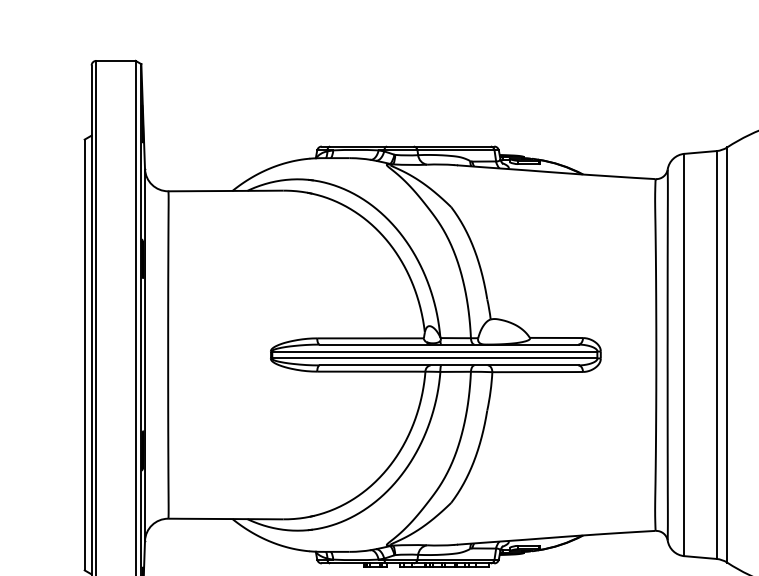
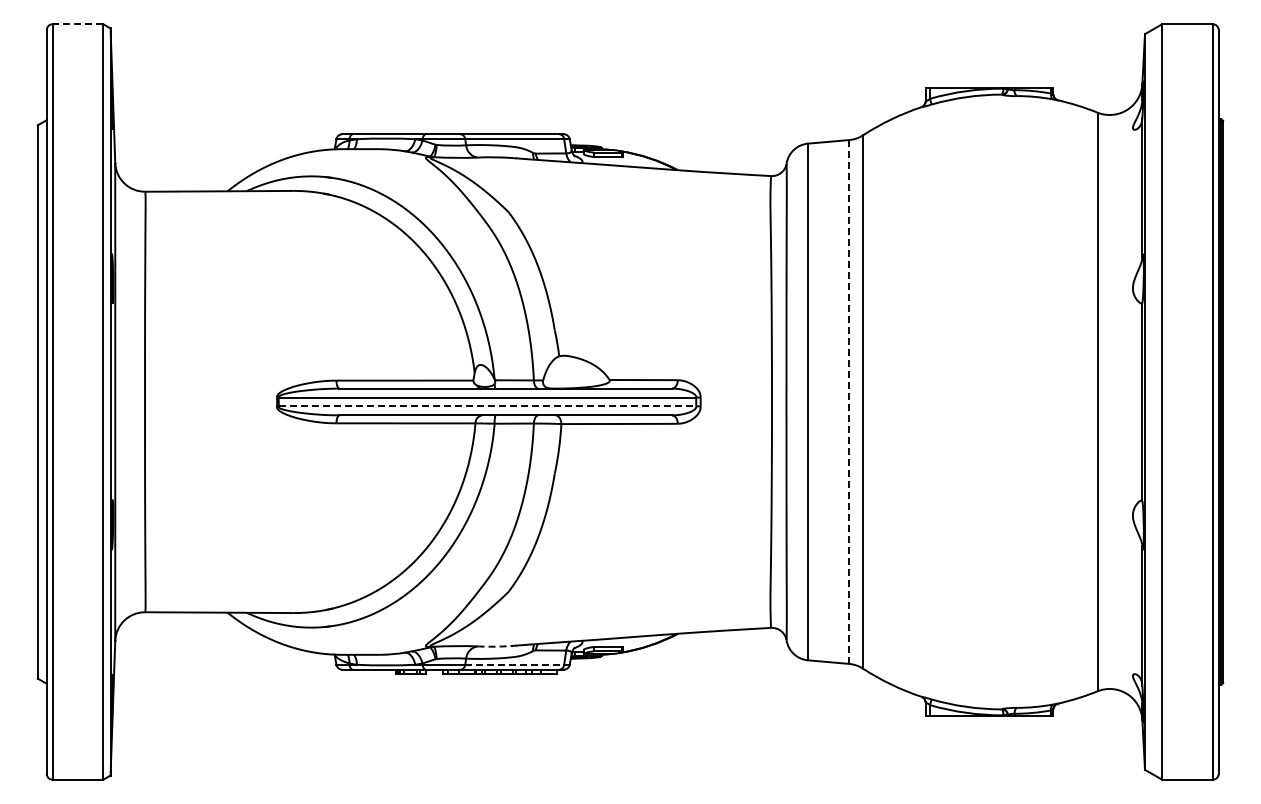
line: (115, 61) -> (77, 24), solid -> dashed
line: (716, 354) -> (849, 401), solid -> dashed
line: (434, 358) -> (487, 406), solid -> dashed
arc: (441, 545) -> (495, 646), solid -> dashed
line: (456, 559) -> (515, 664), solid -> dashed

